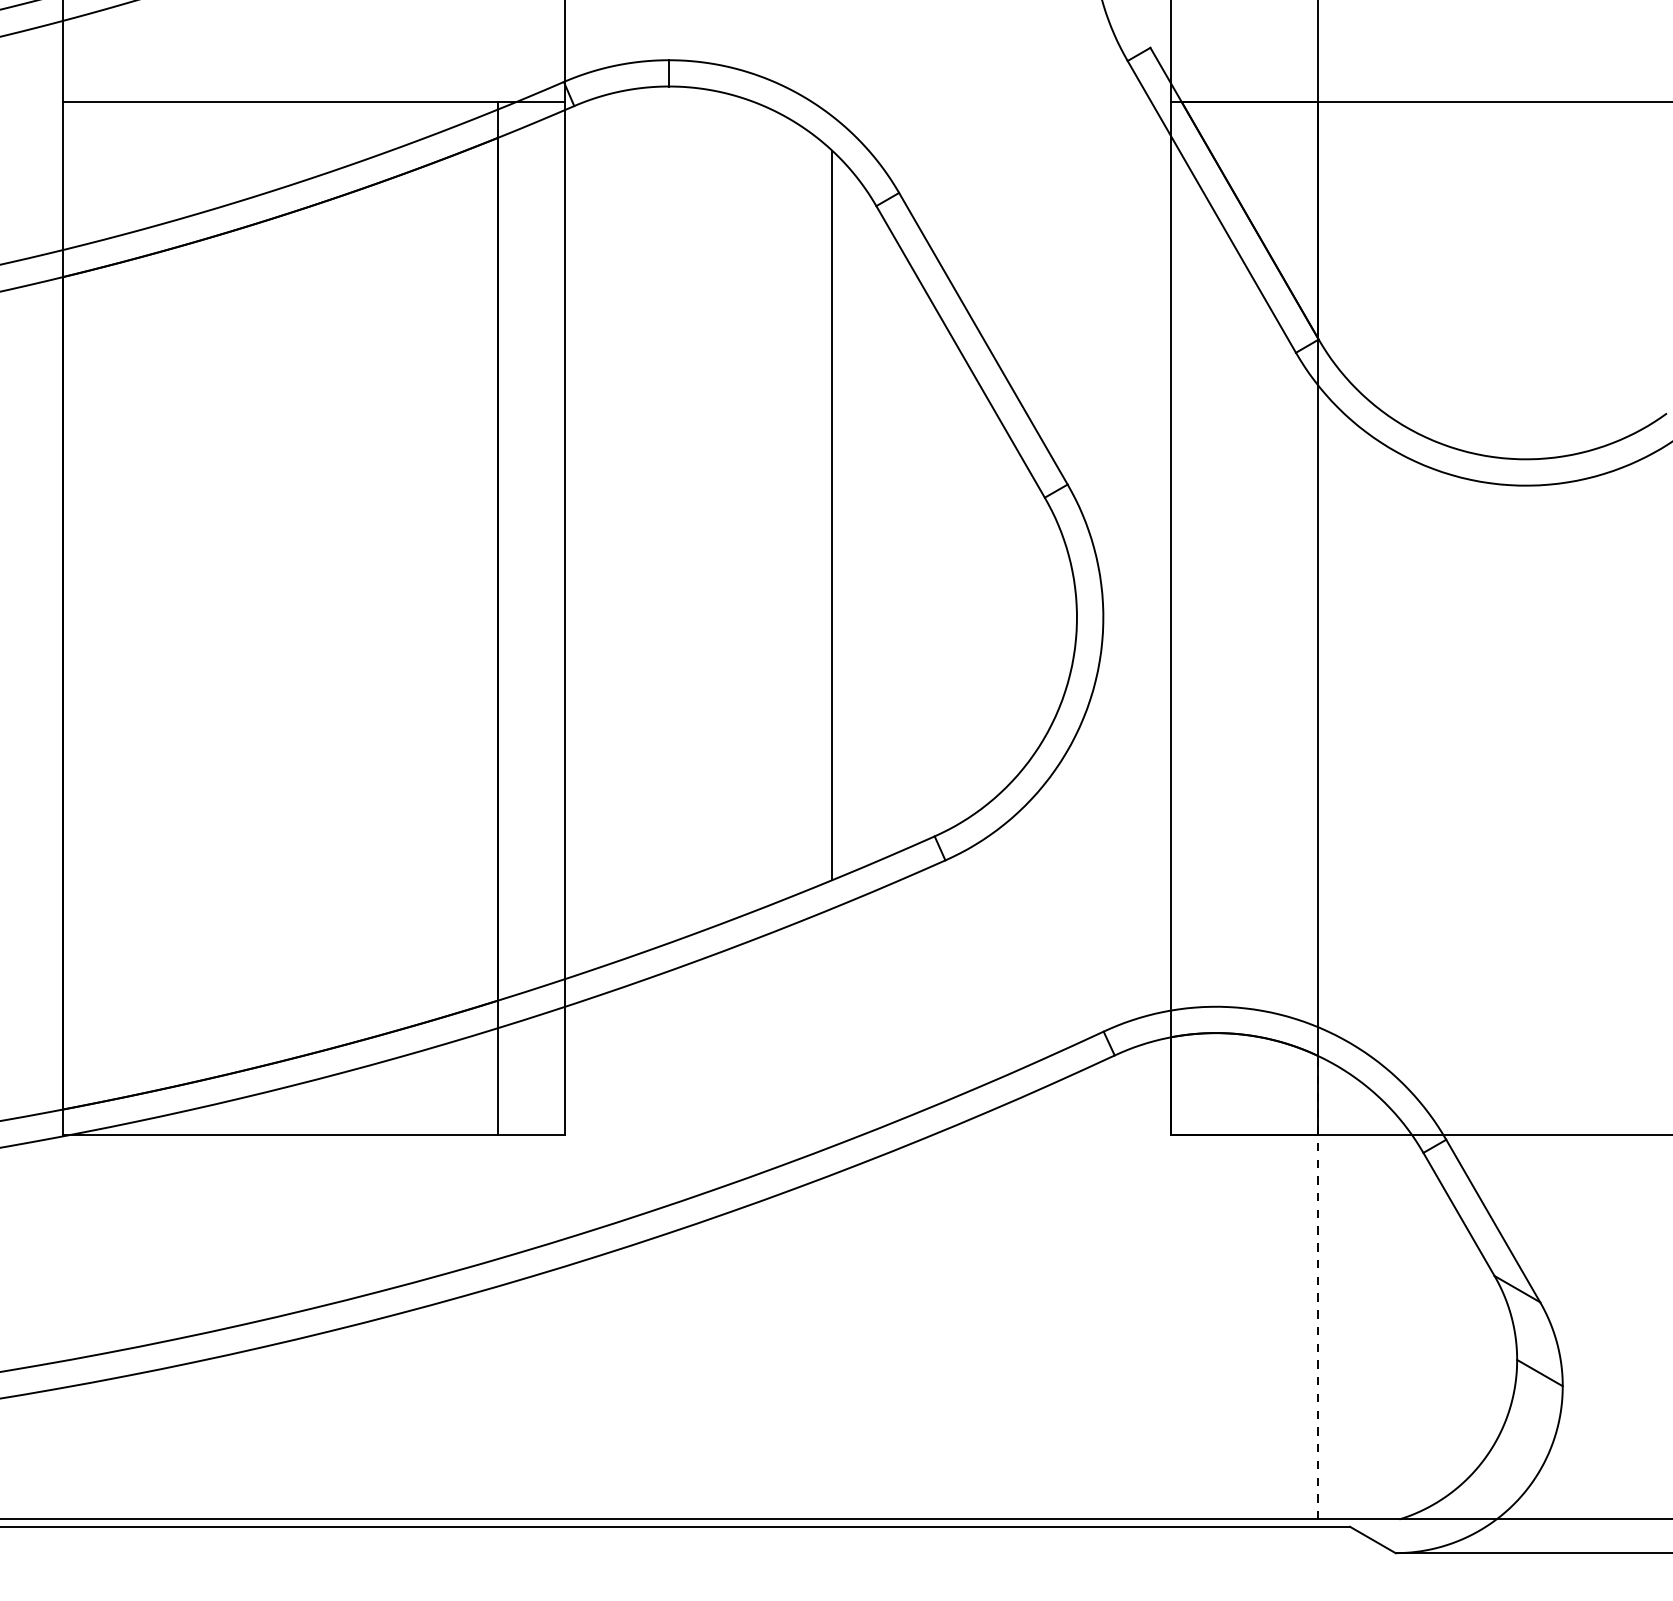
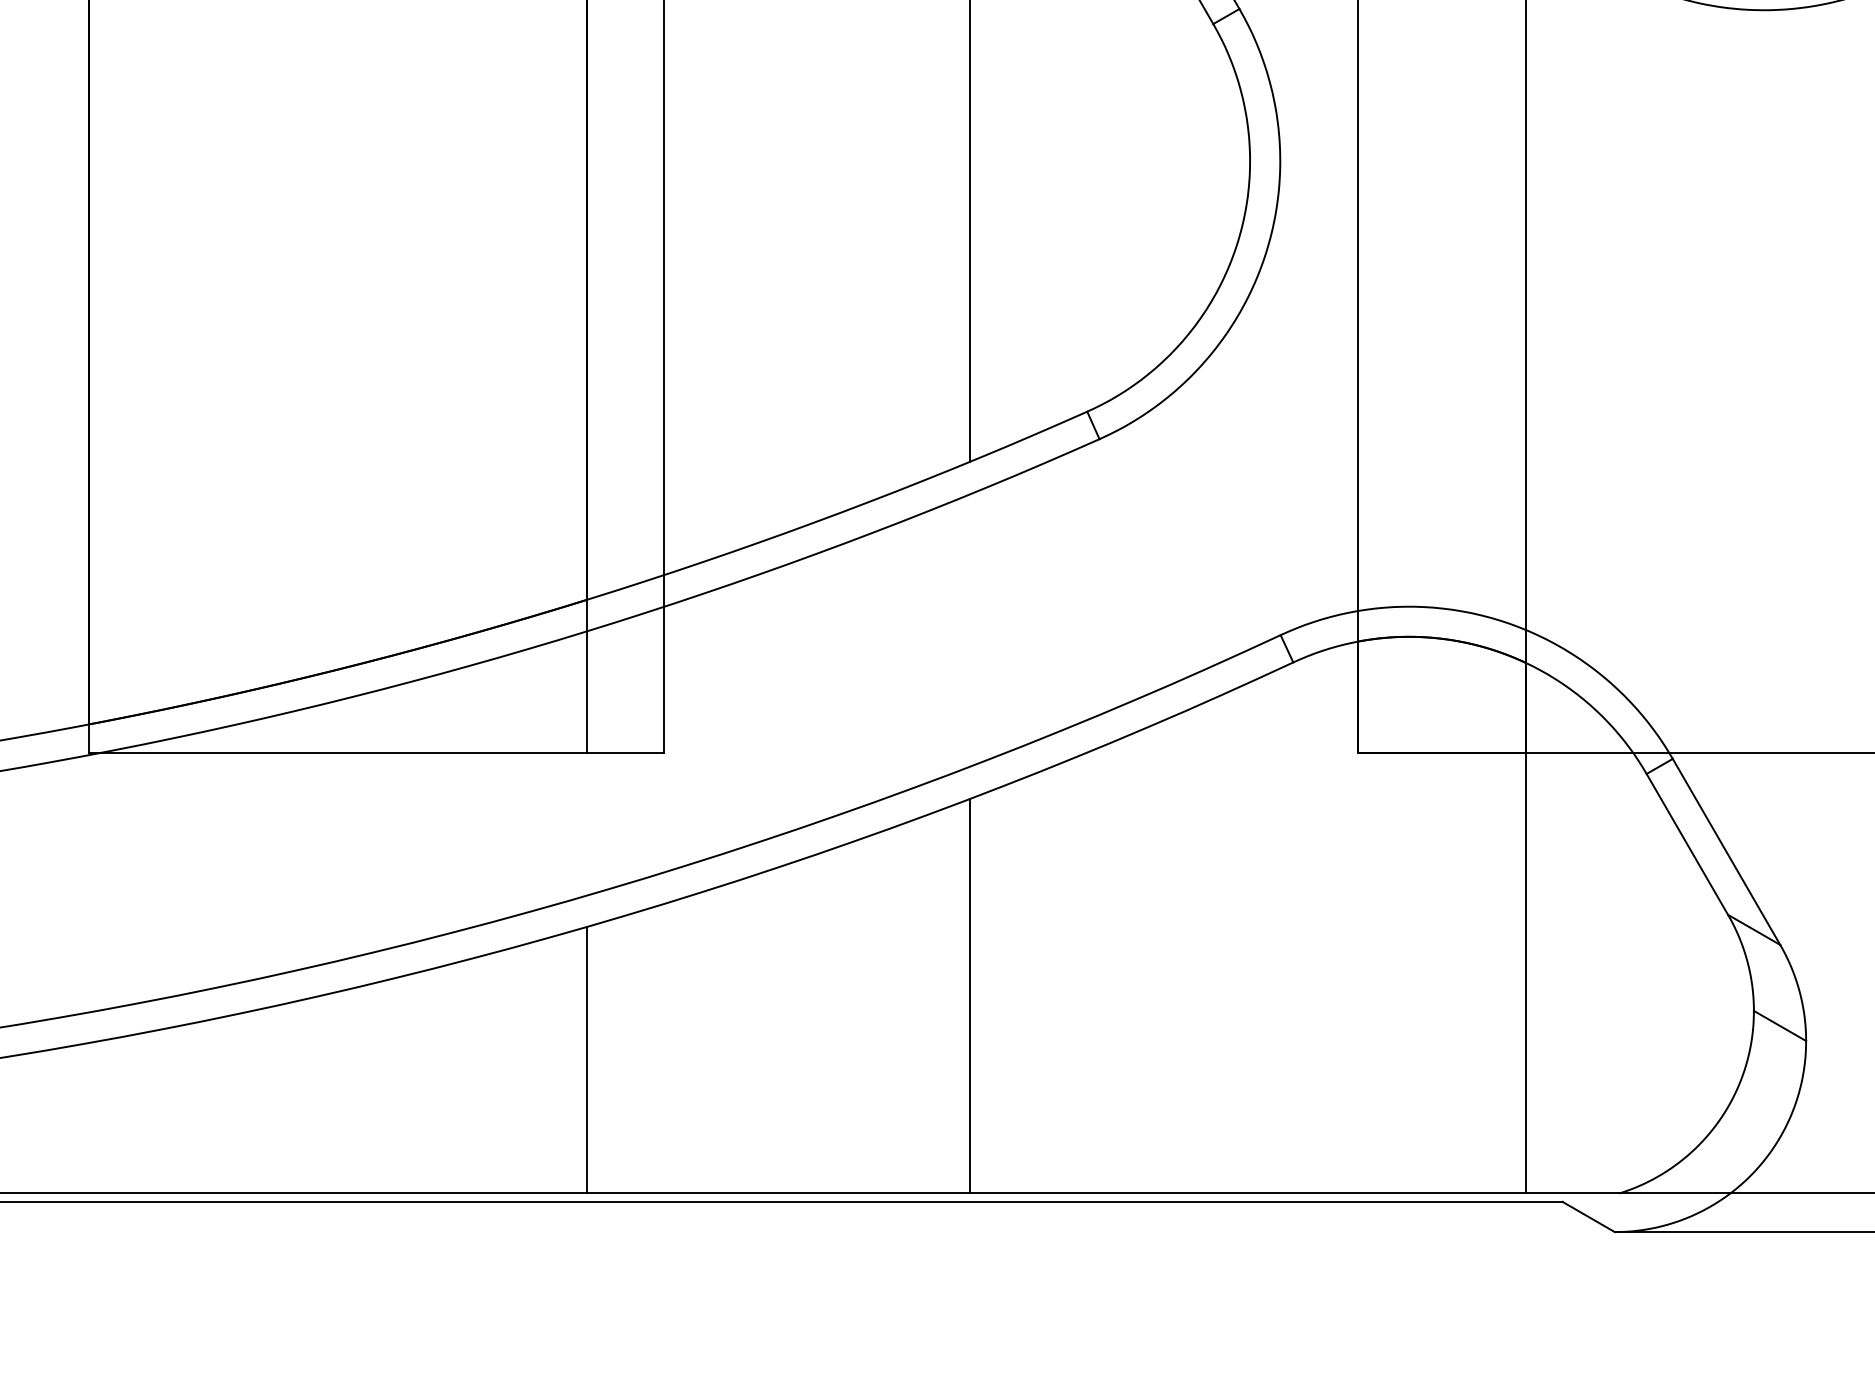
line: (1317, 1287) -> (1525, 928), dashed -> solid
line: (832, 1346) -> (970, 995), added
line: (497, 1402) -> (586, 1059), added

